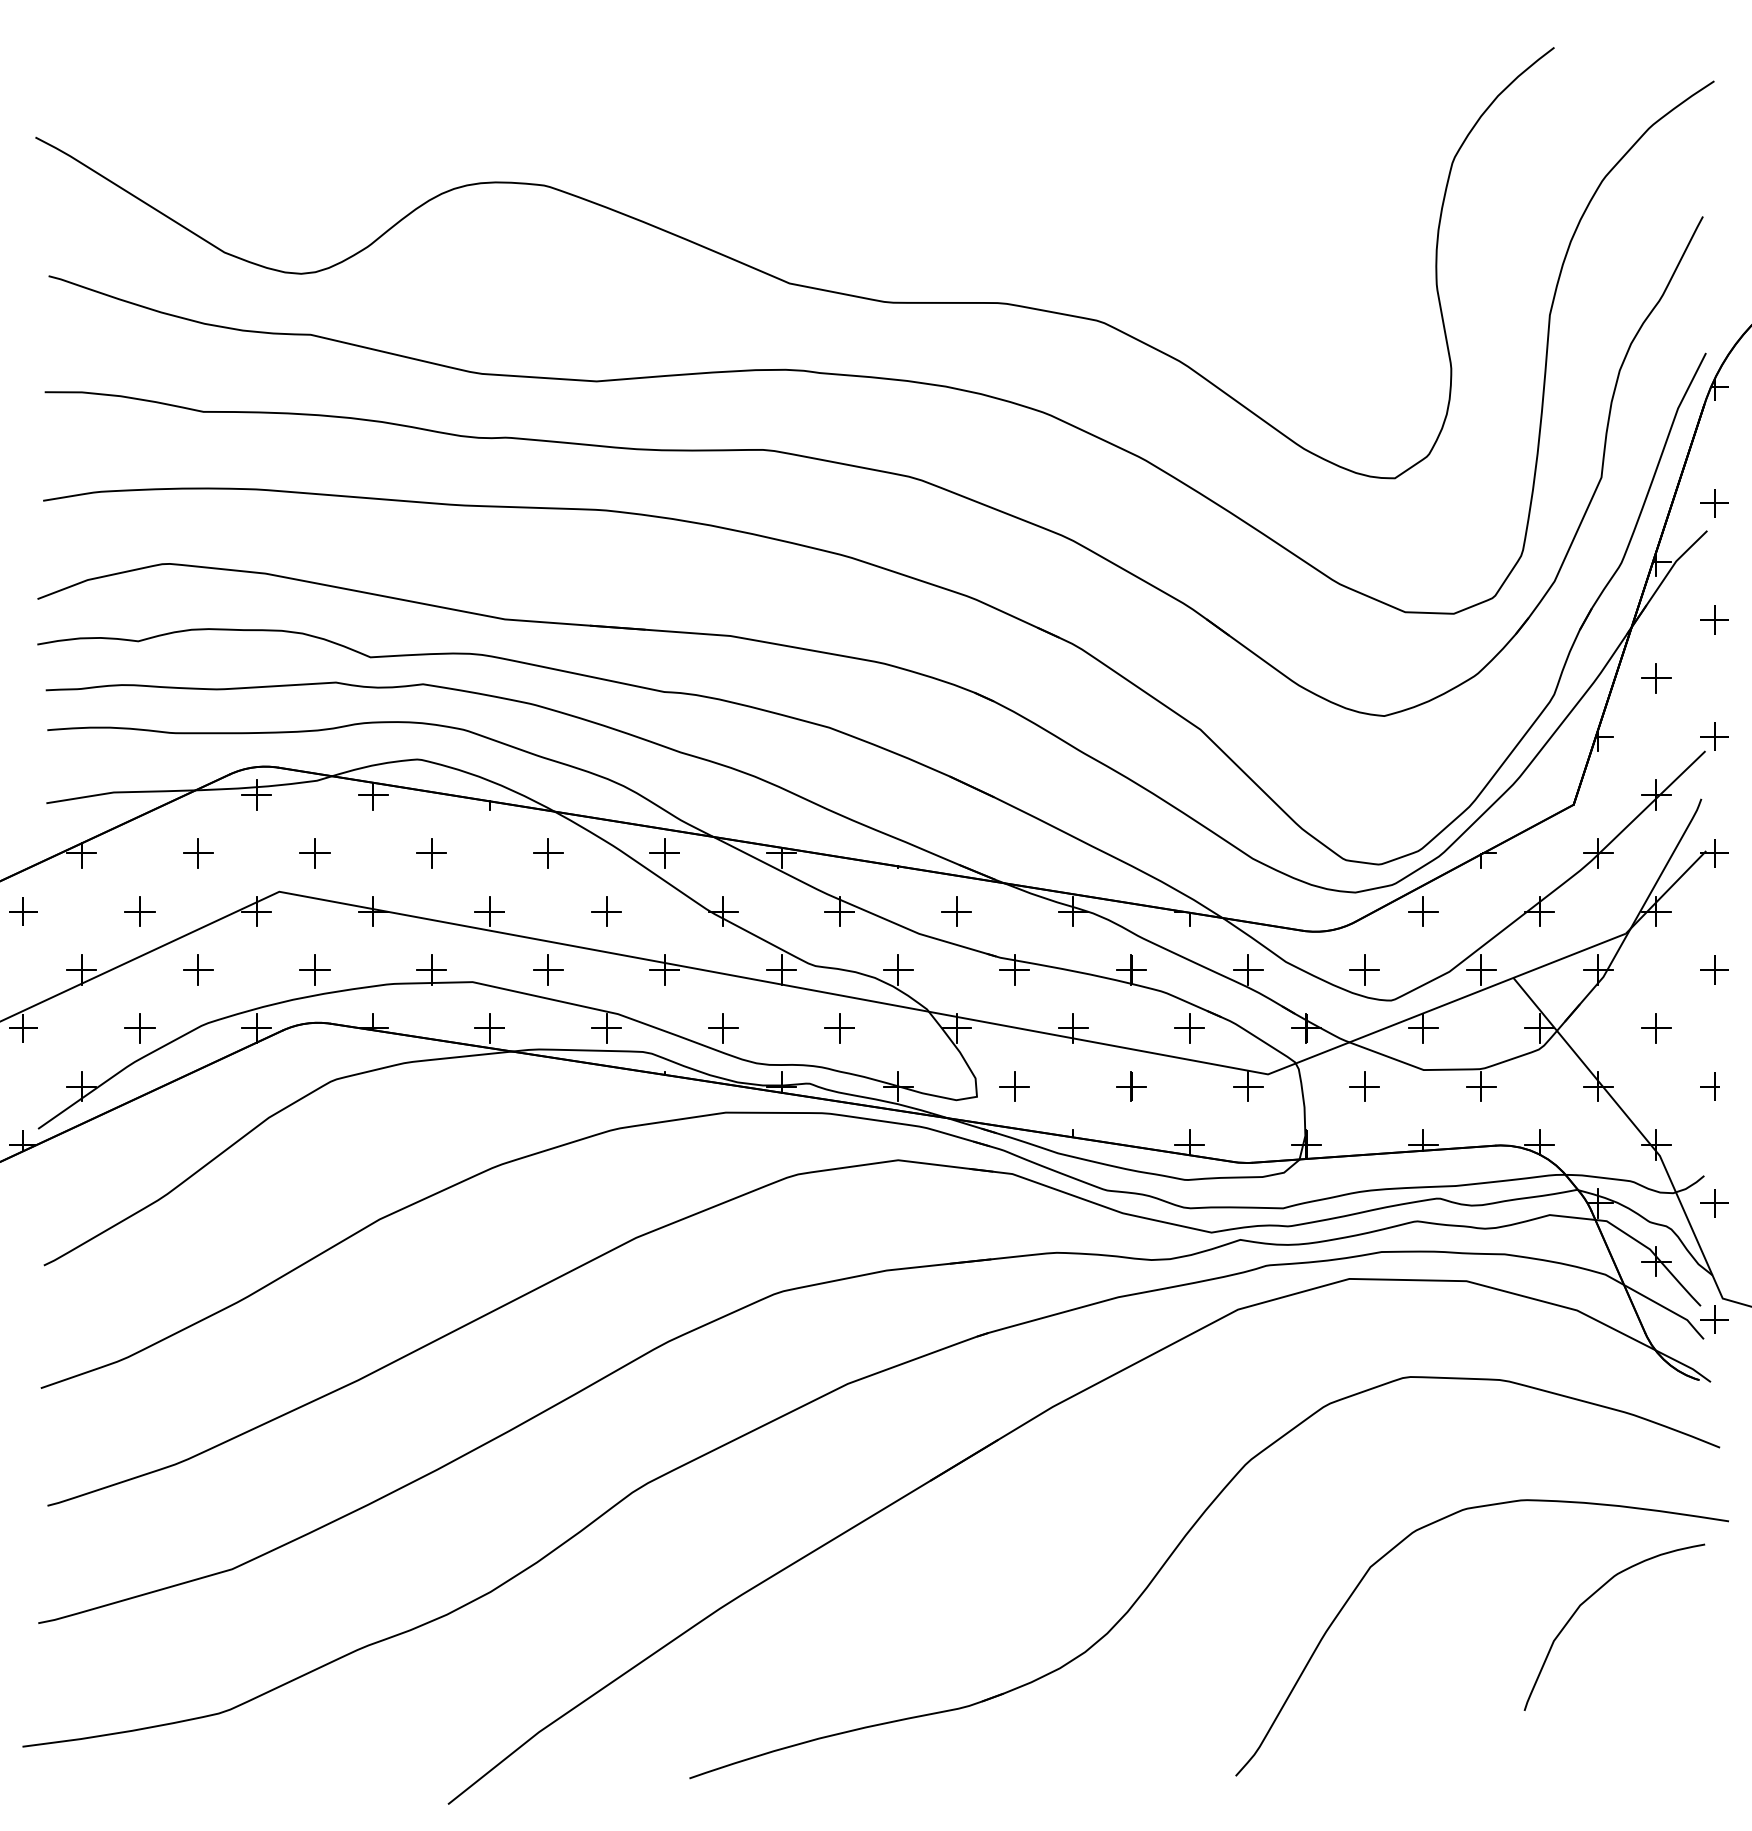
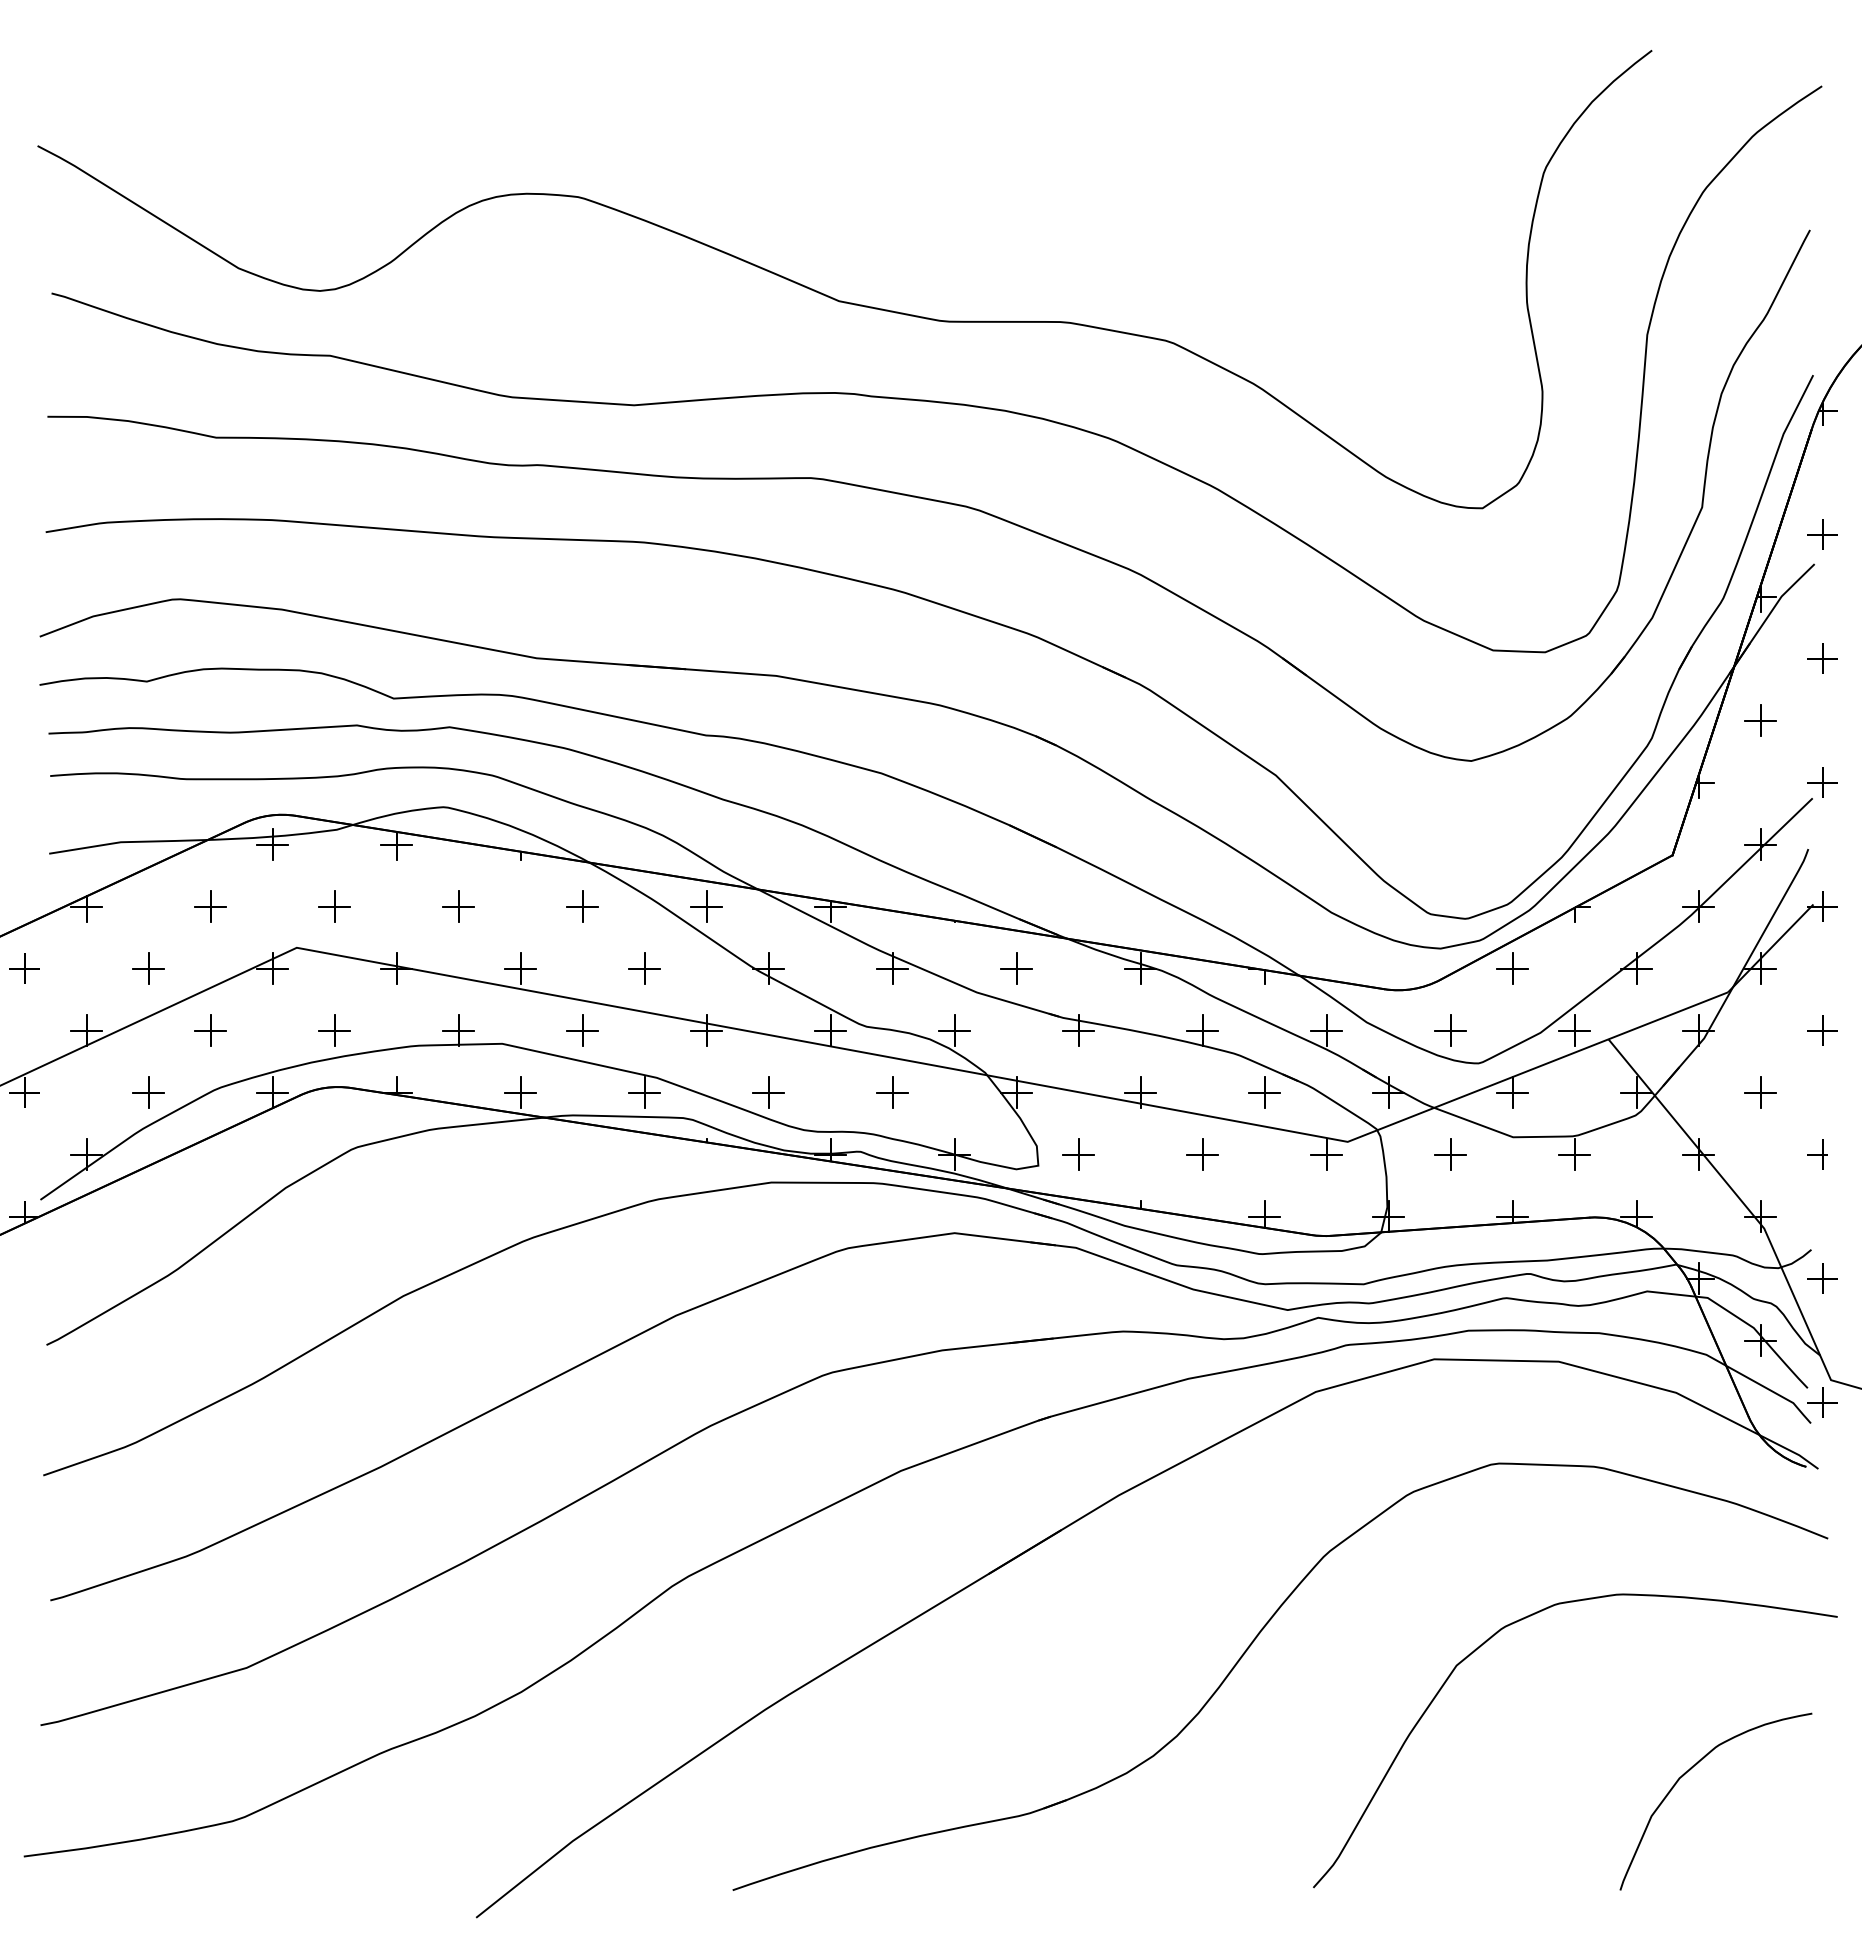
curve: (1589, 1598) -> (1689, 1771), moved

